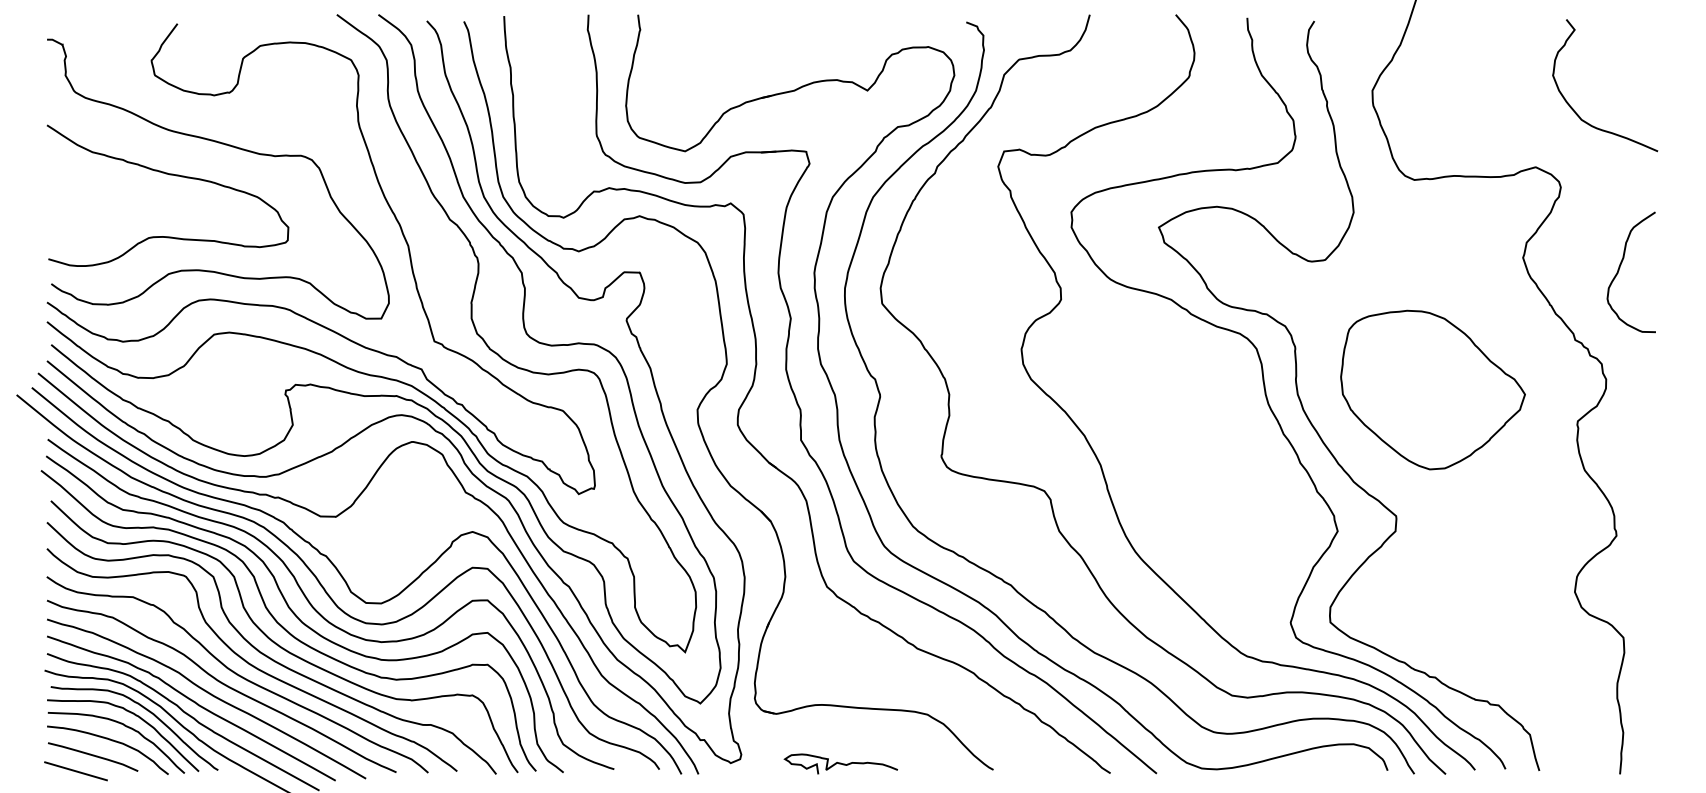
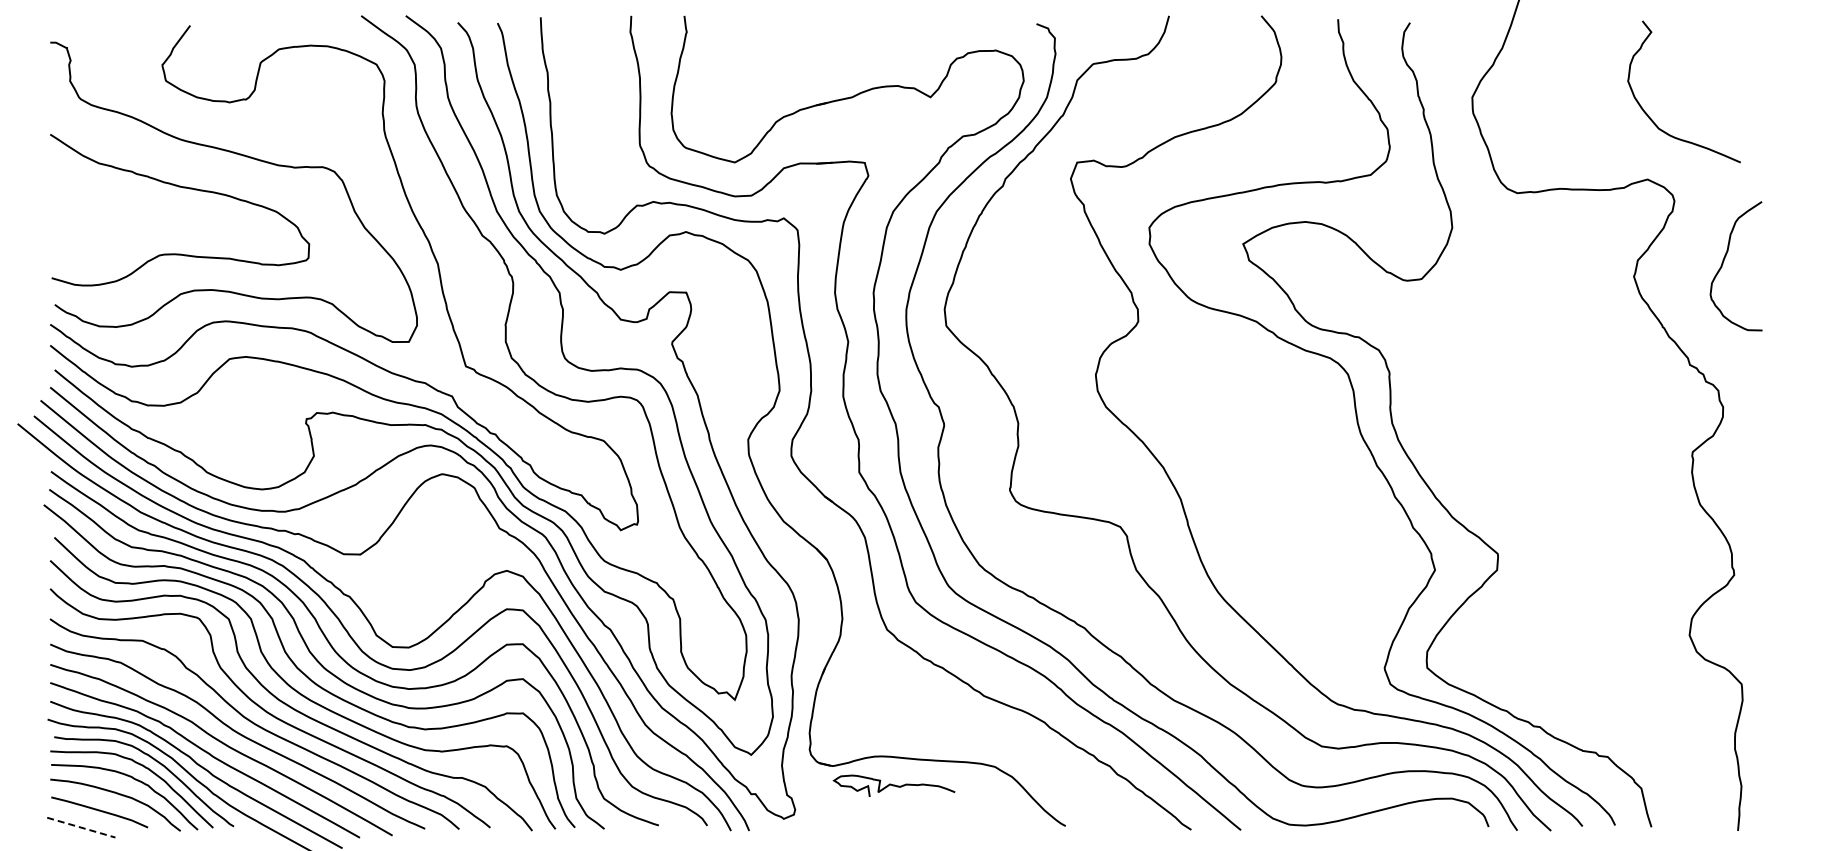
curve: (1576, 112) -> (1653, 120), moved
curve: (1620, 267) -> (1724, 261), moved
part: (1432, 389) -> (1536, 418), removed
curve: (840, 763) -> (893, 785), moved
line: (76, 771) -> (81, 827), solid -> dashed

